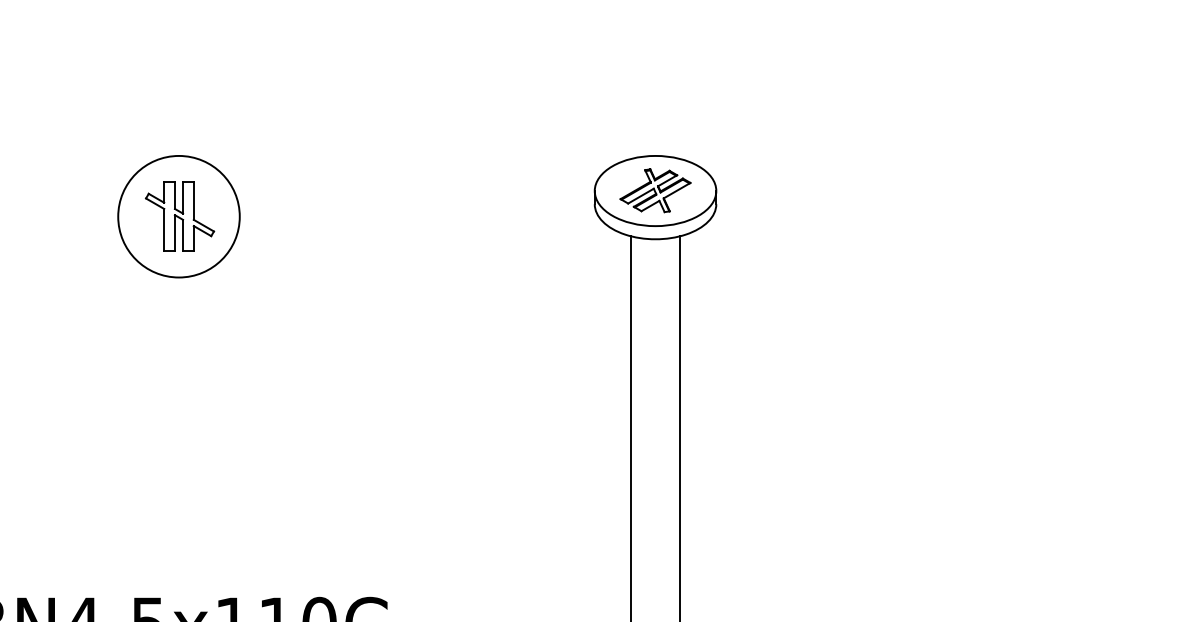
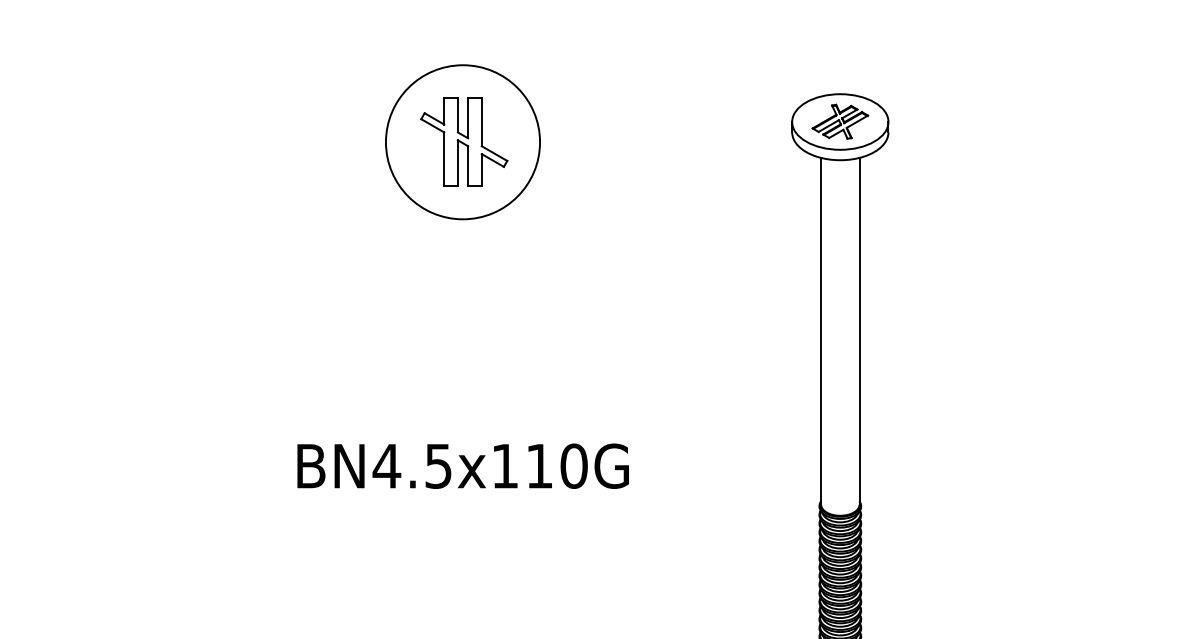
part: (178, 216) -> (462, 142), size x1.6

